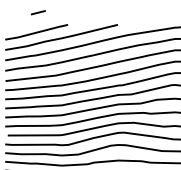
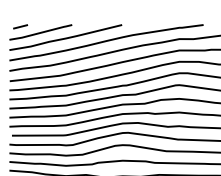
line: (38, 12) -> (20, 26), moved

